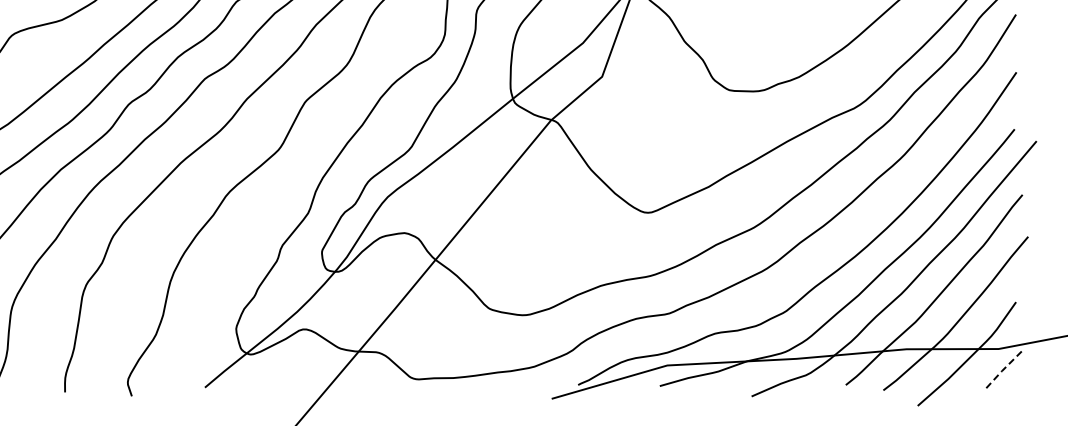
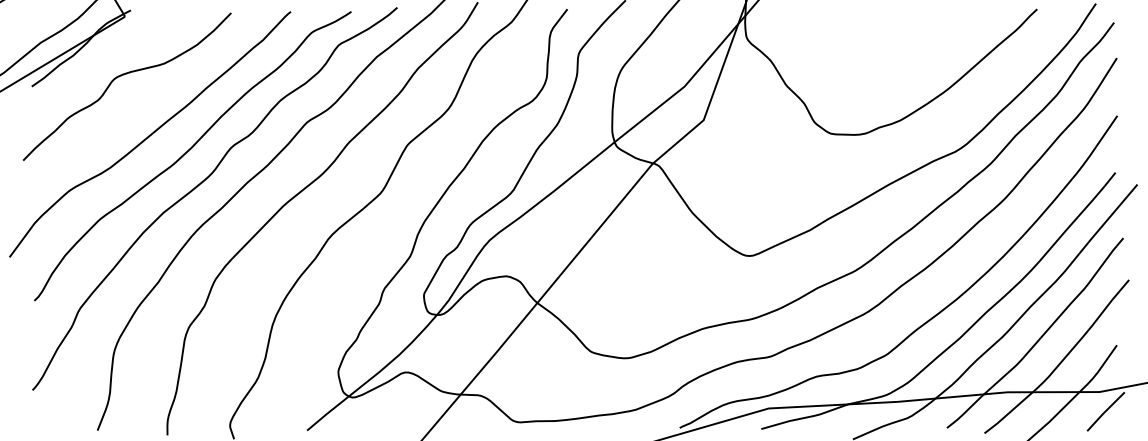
line: (1003, 369) -> (1104, 412), dashed -> solid

